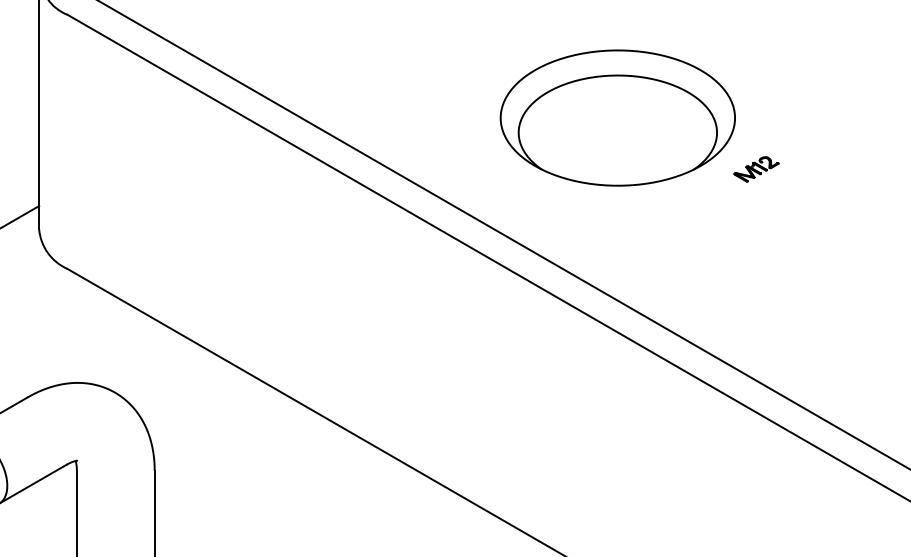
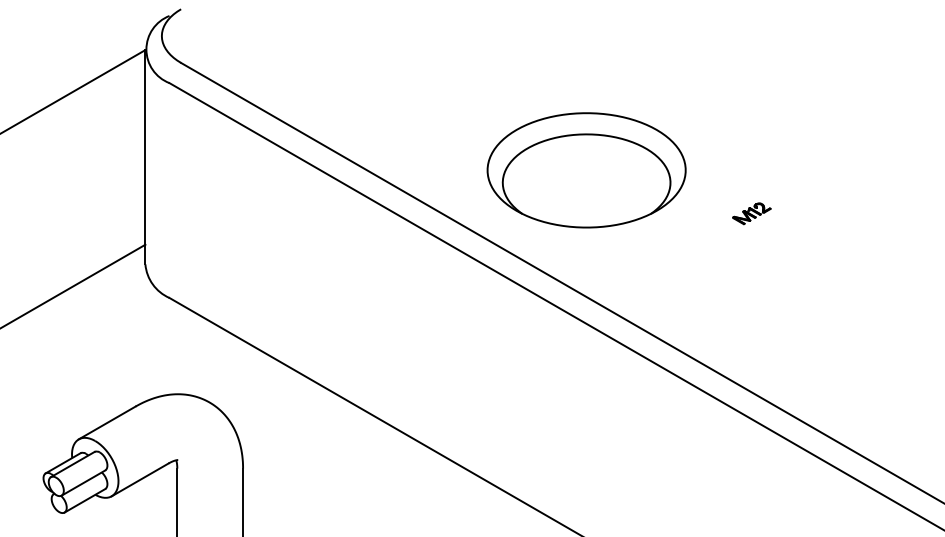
part: (617, 118) -> (586, 170), moved

